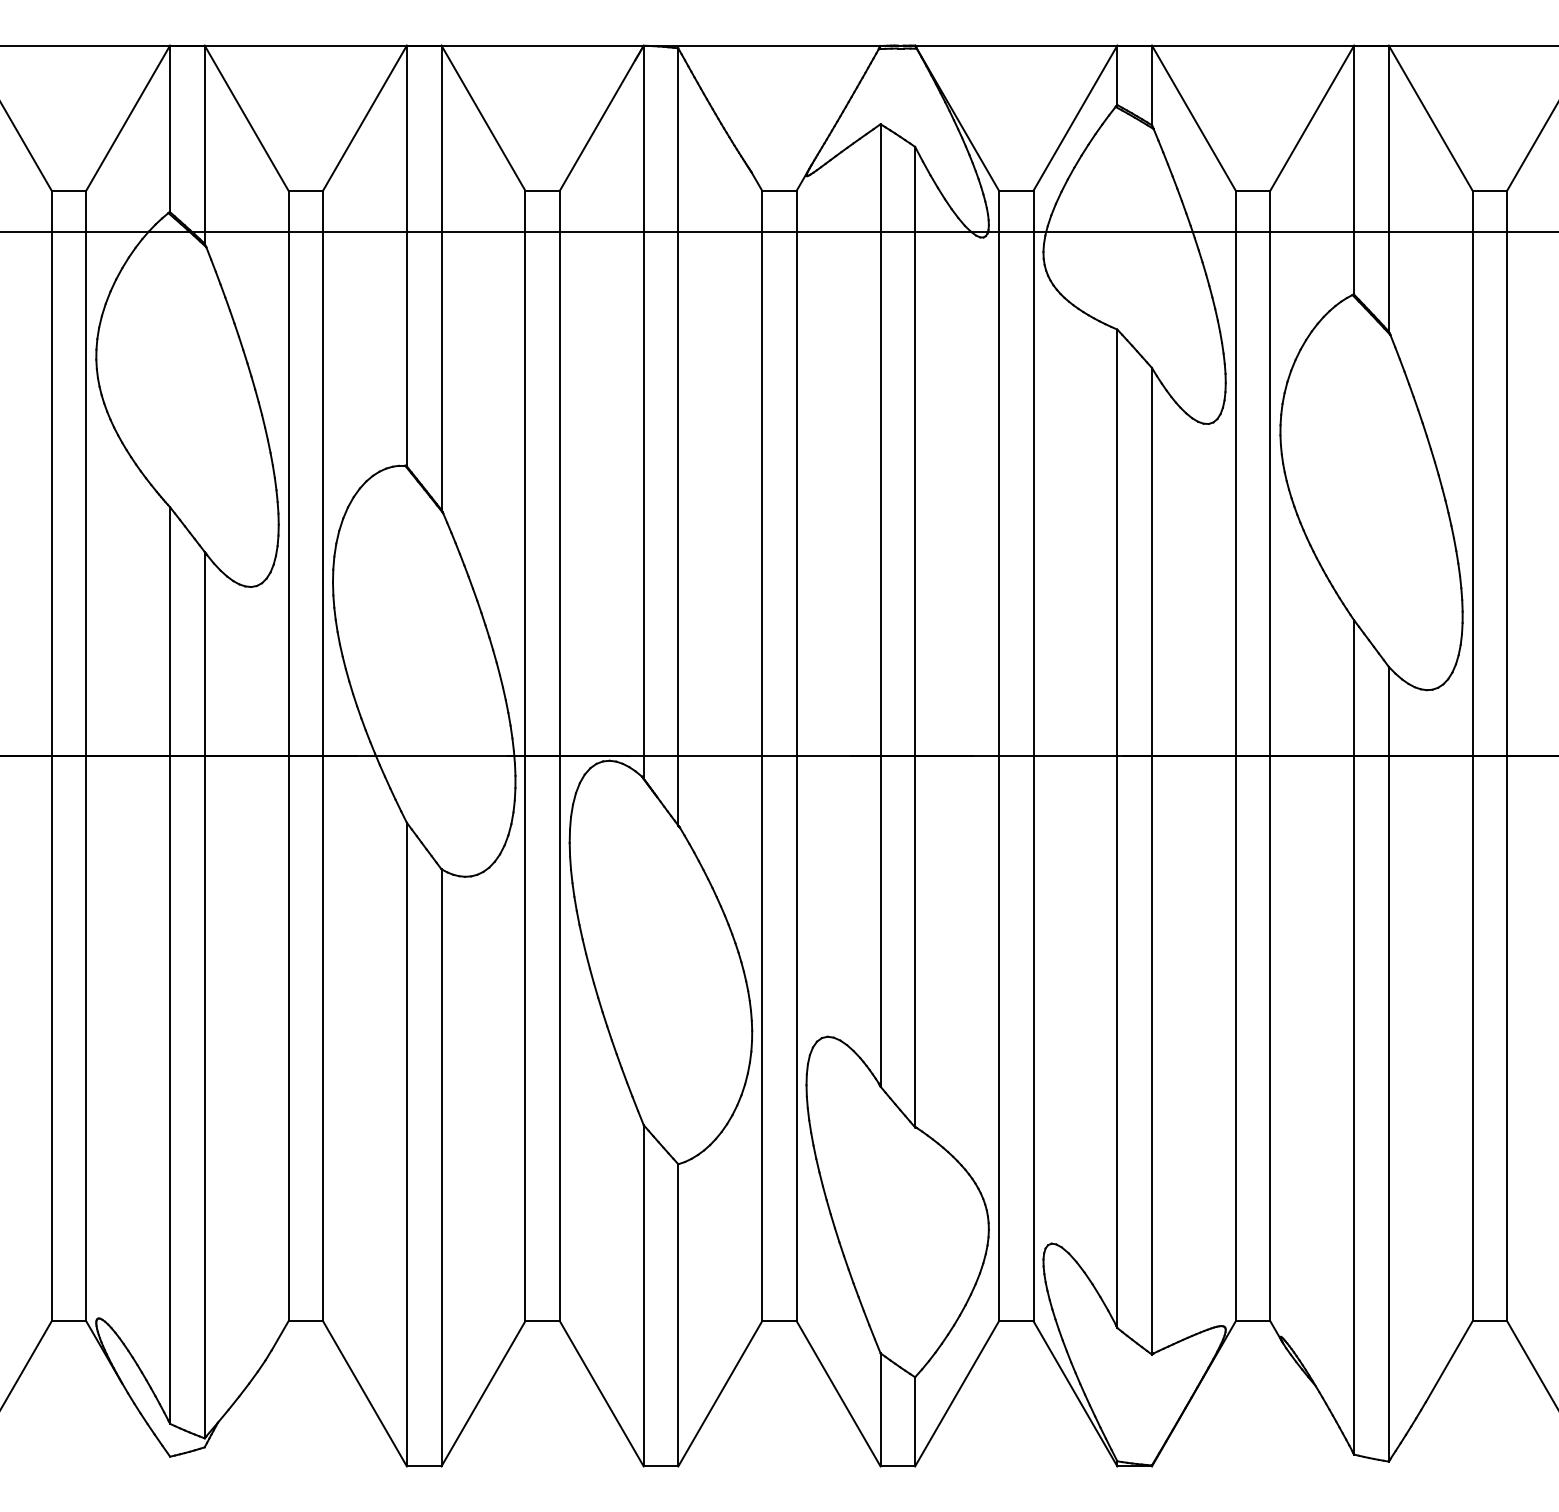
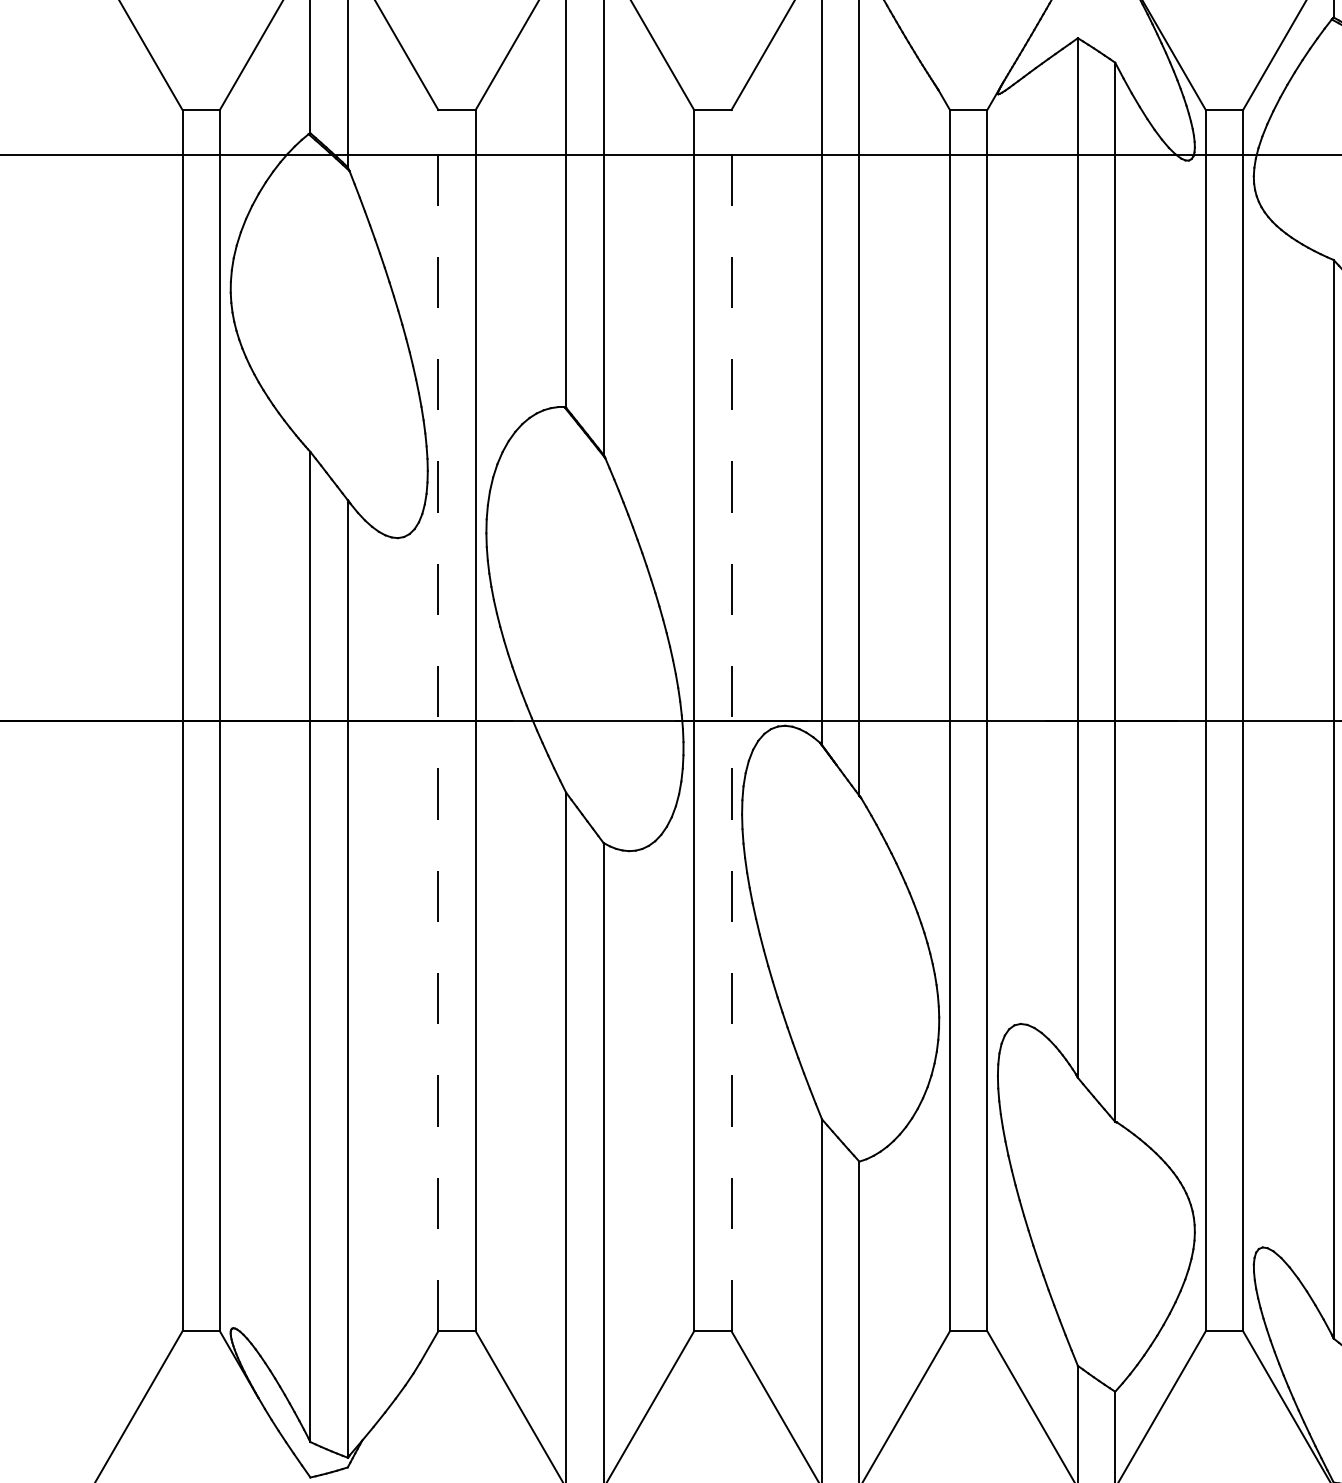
line: (288, 755) -> (438, 720), solid -> dashed
line: (559, 755) -> (731, 720), solid -> dashed

